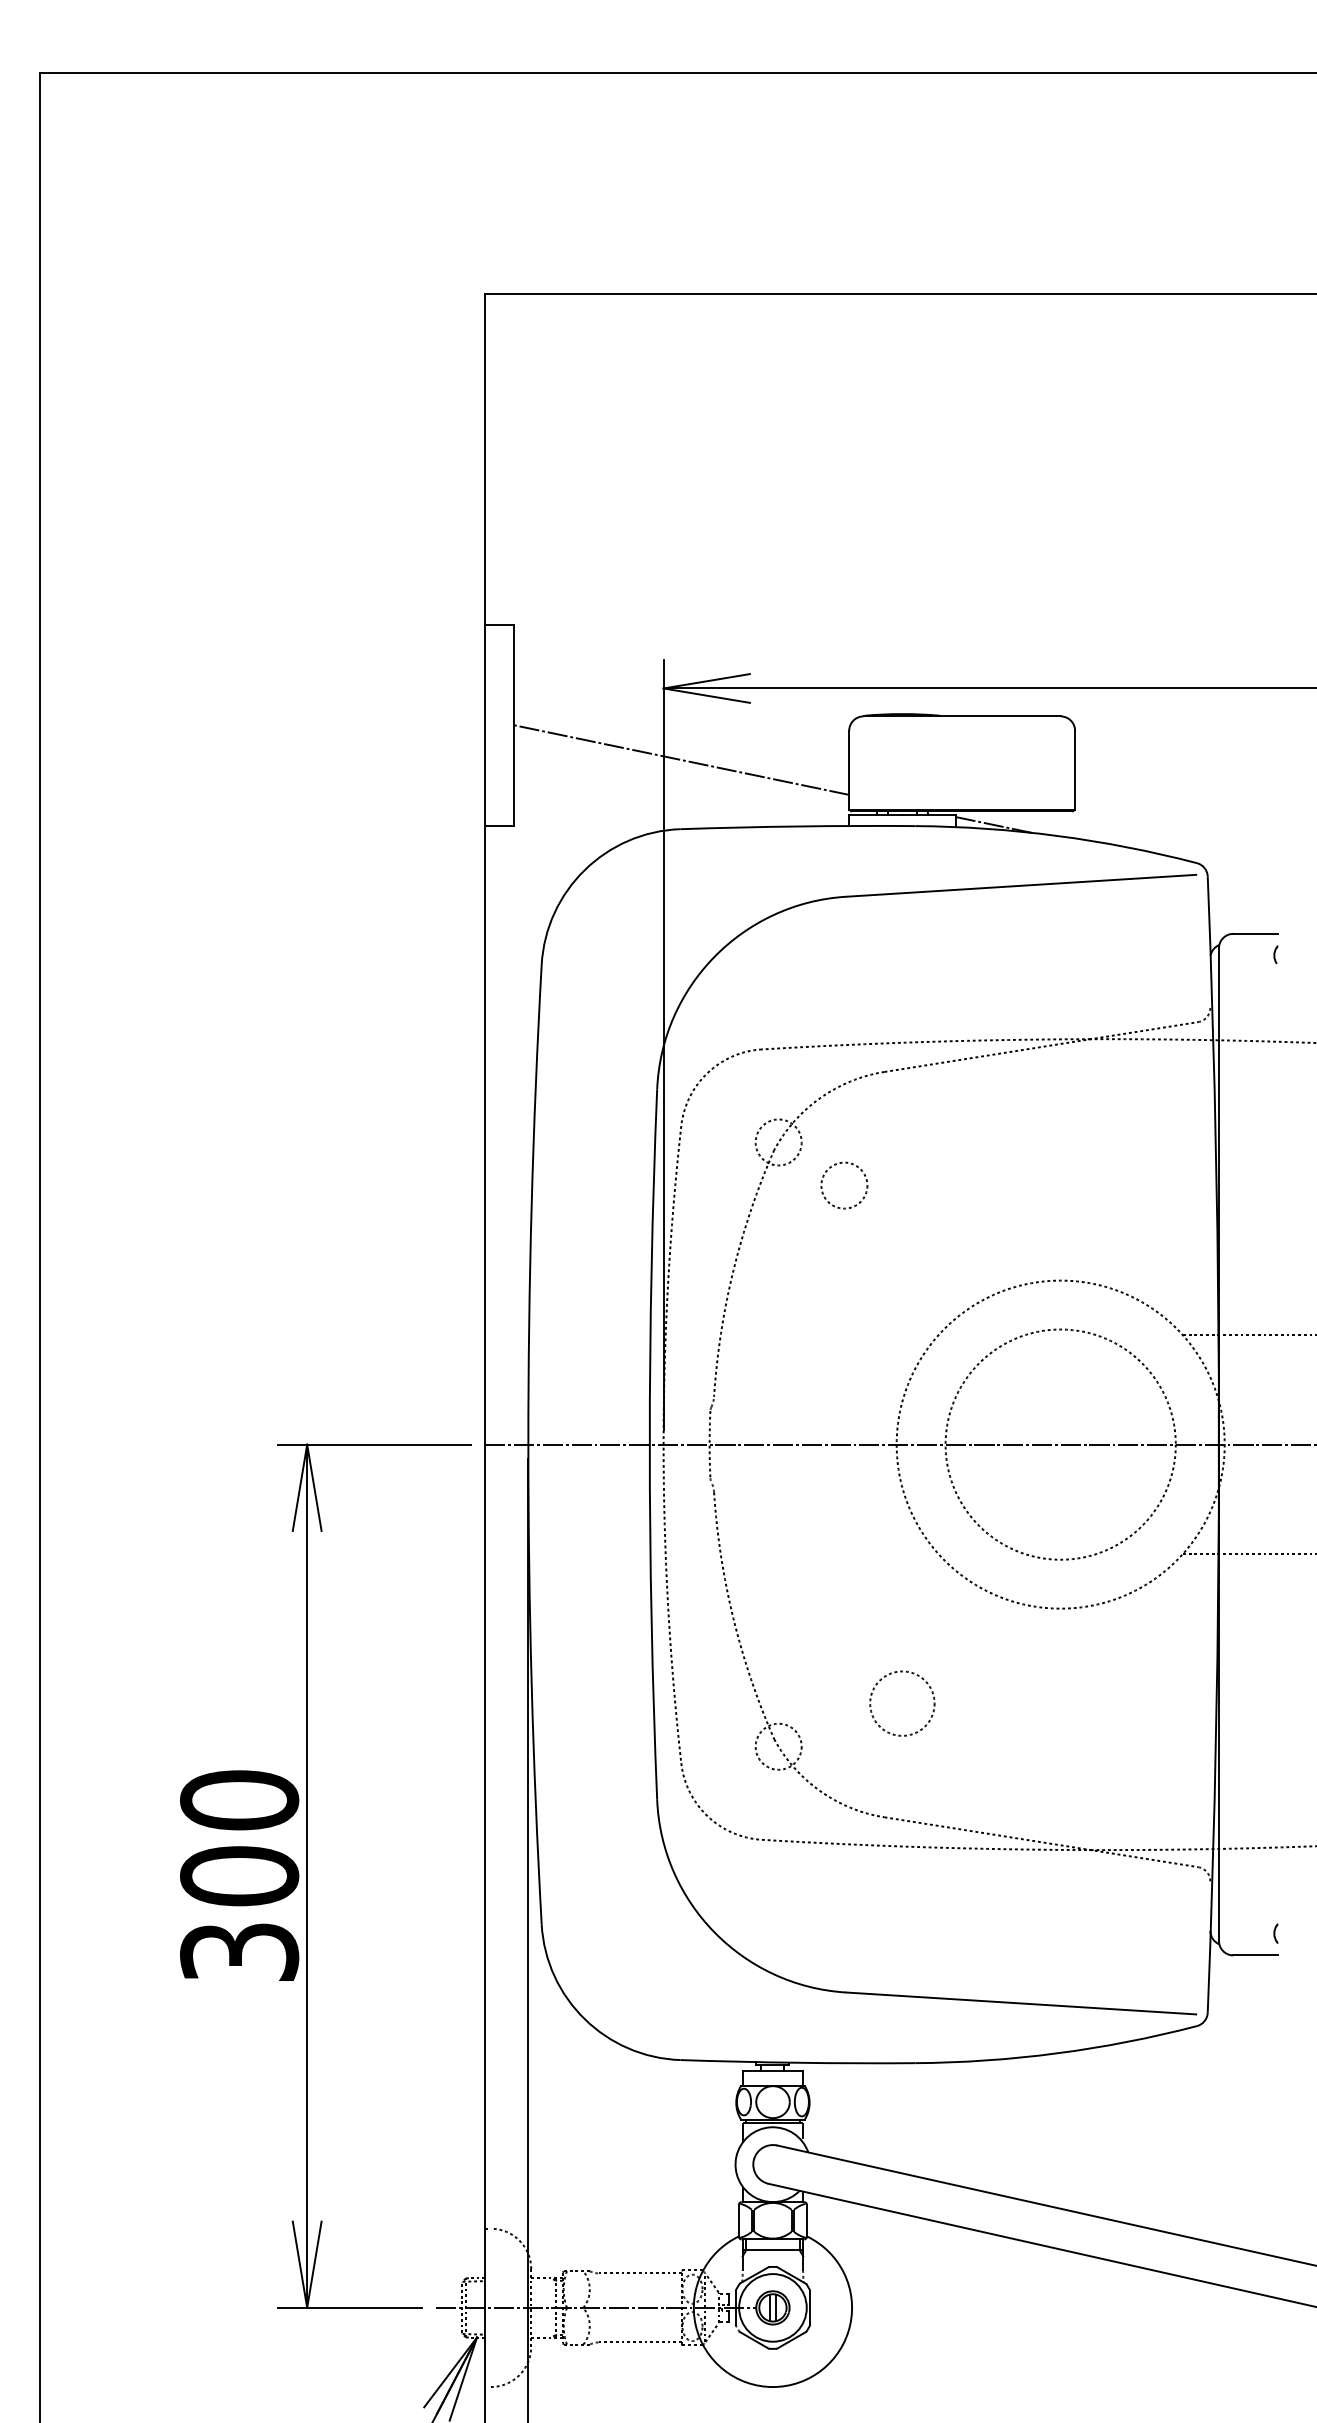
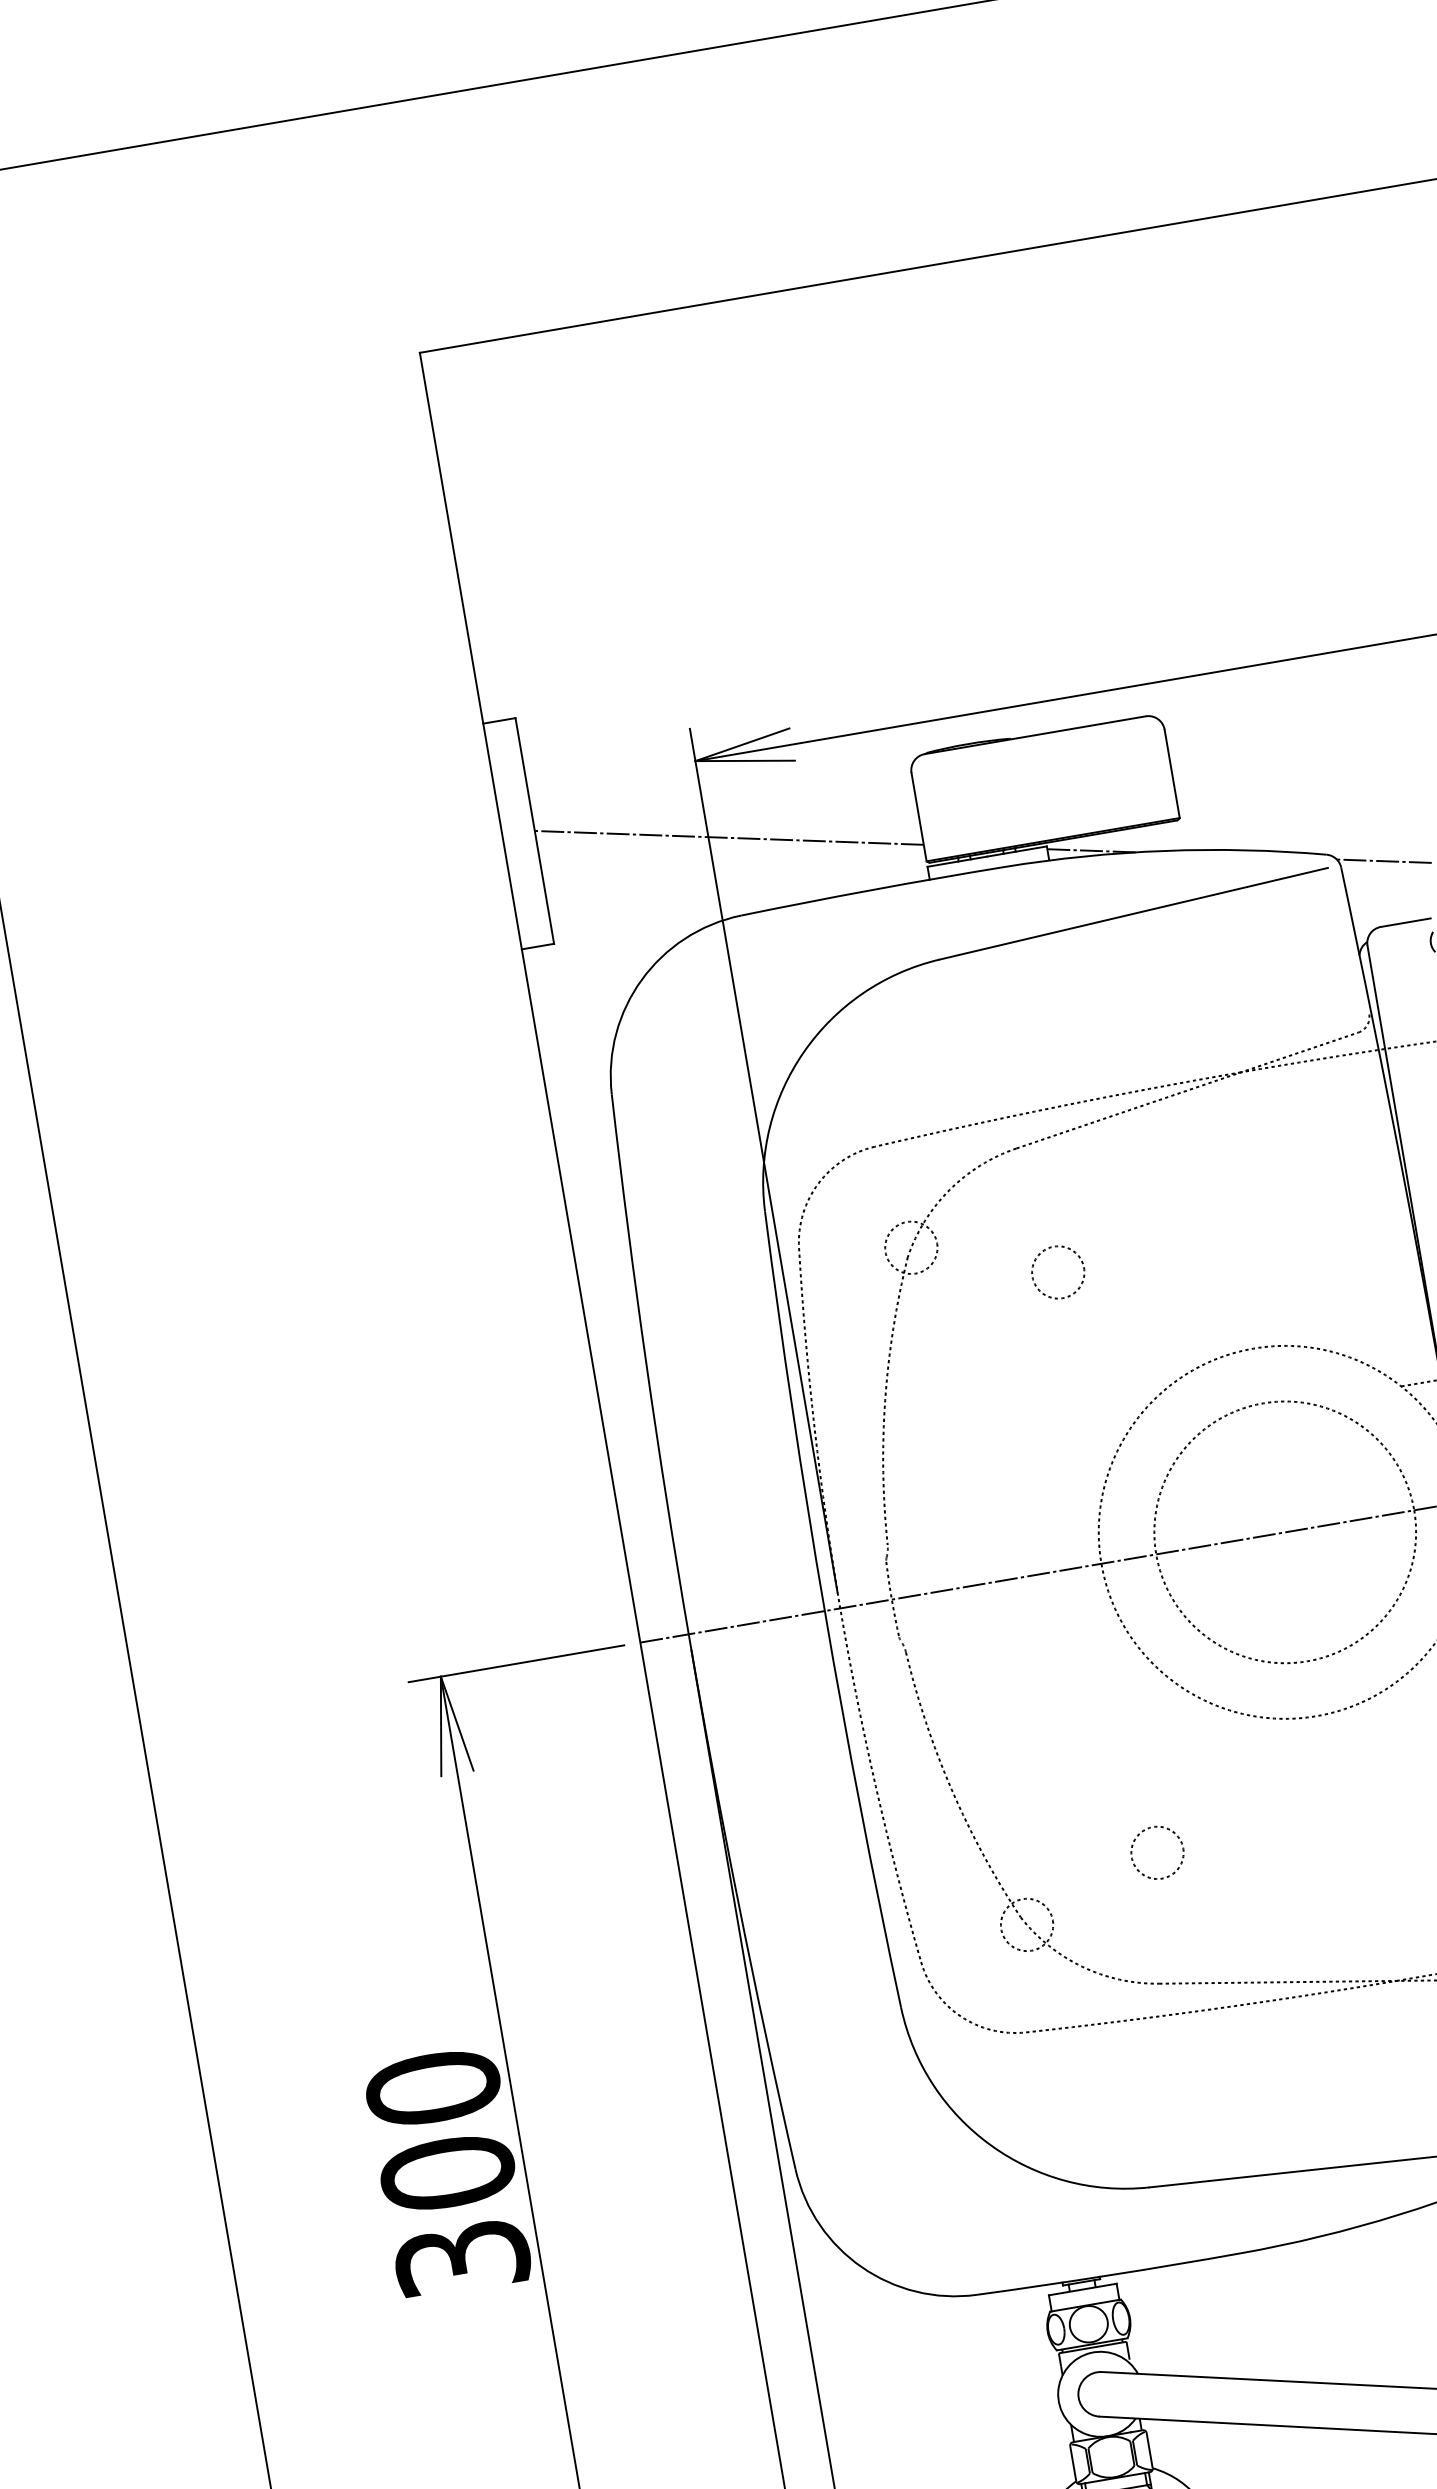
line: (1245, 876) -> (1383, 860), added
circle: (844, 1185) -> (1058, 1272), moved
circle: (902, 1703) -> (1157, 1852), size x0.71

